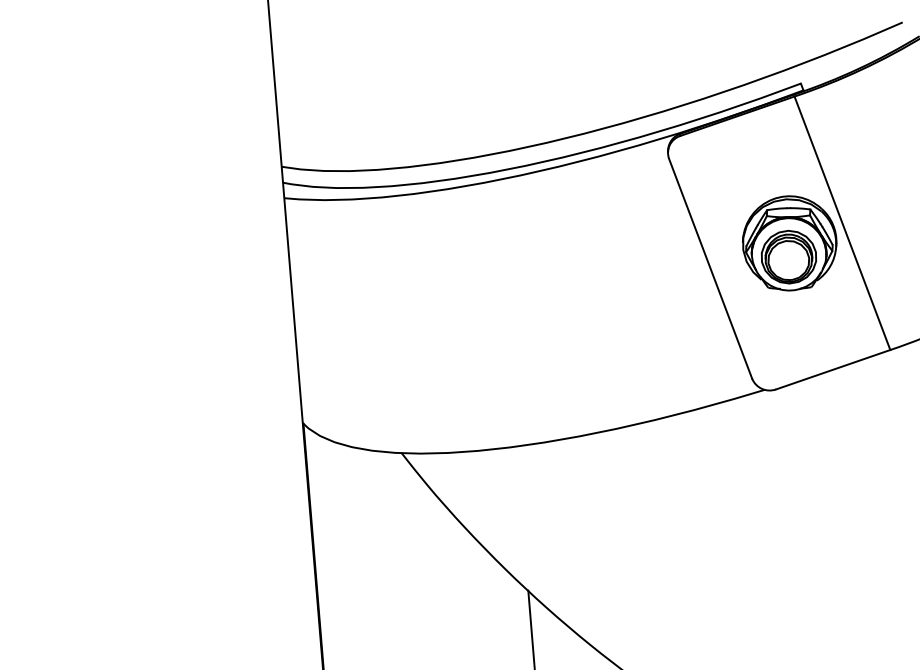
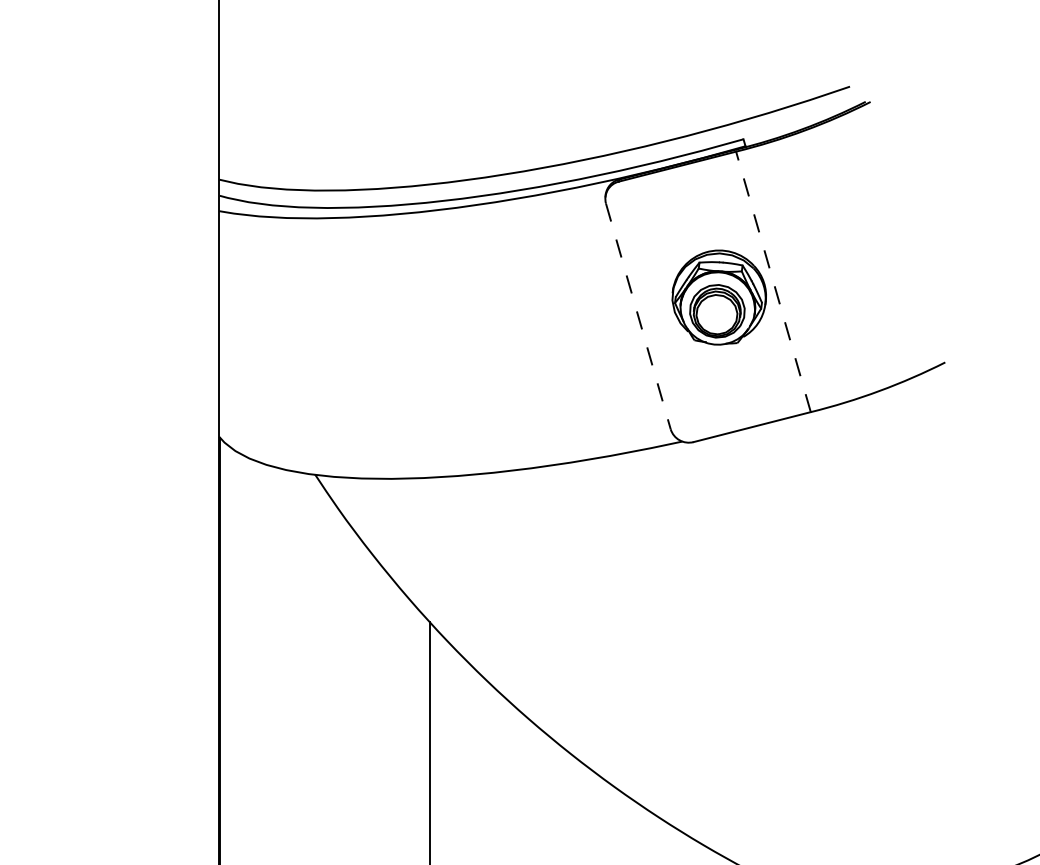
line: (842, 222) -> (773, 281), solid -> dashed
line: (710, 268) -> (638, 316), solid -> dashed

